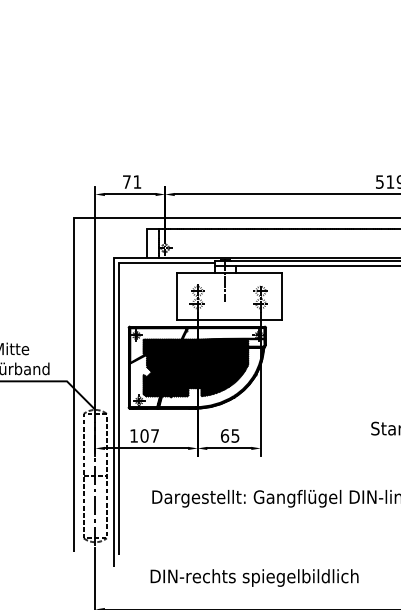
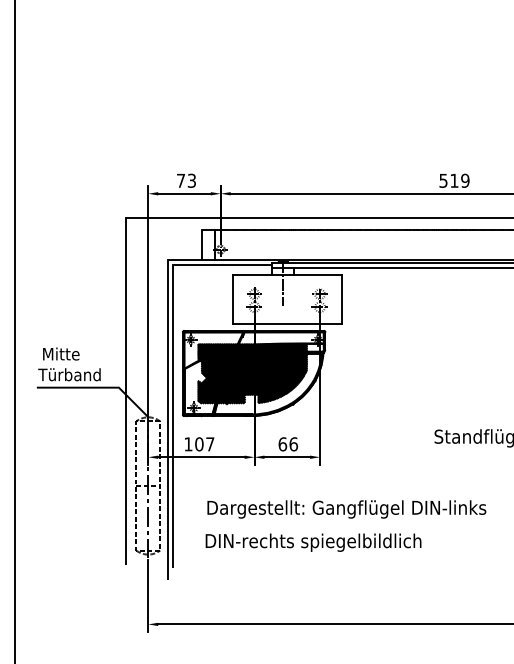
text: (136, 181) -> (191, 180), 71 -> 73
text: (235, 436) -> (293, 444), 65 -> 66
text: (254, 577) -> (313, 542), moved

